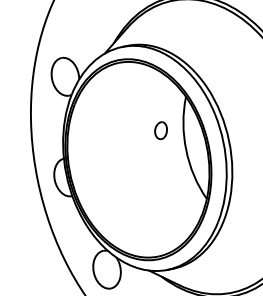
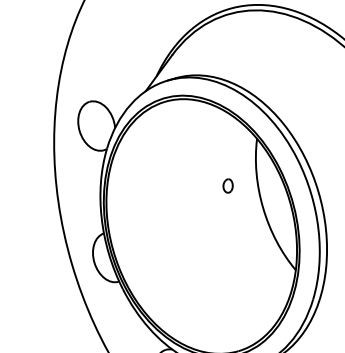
part: (160, 130) -> (227, 185), size x0.6

